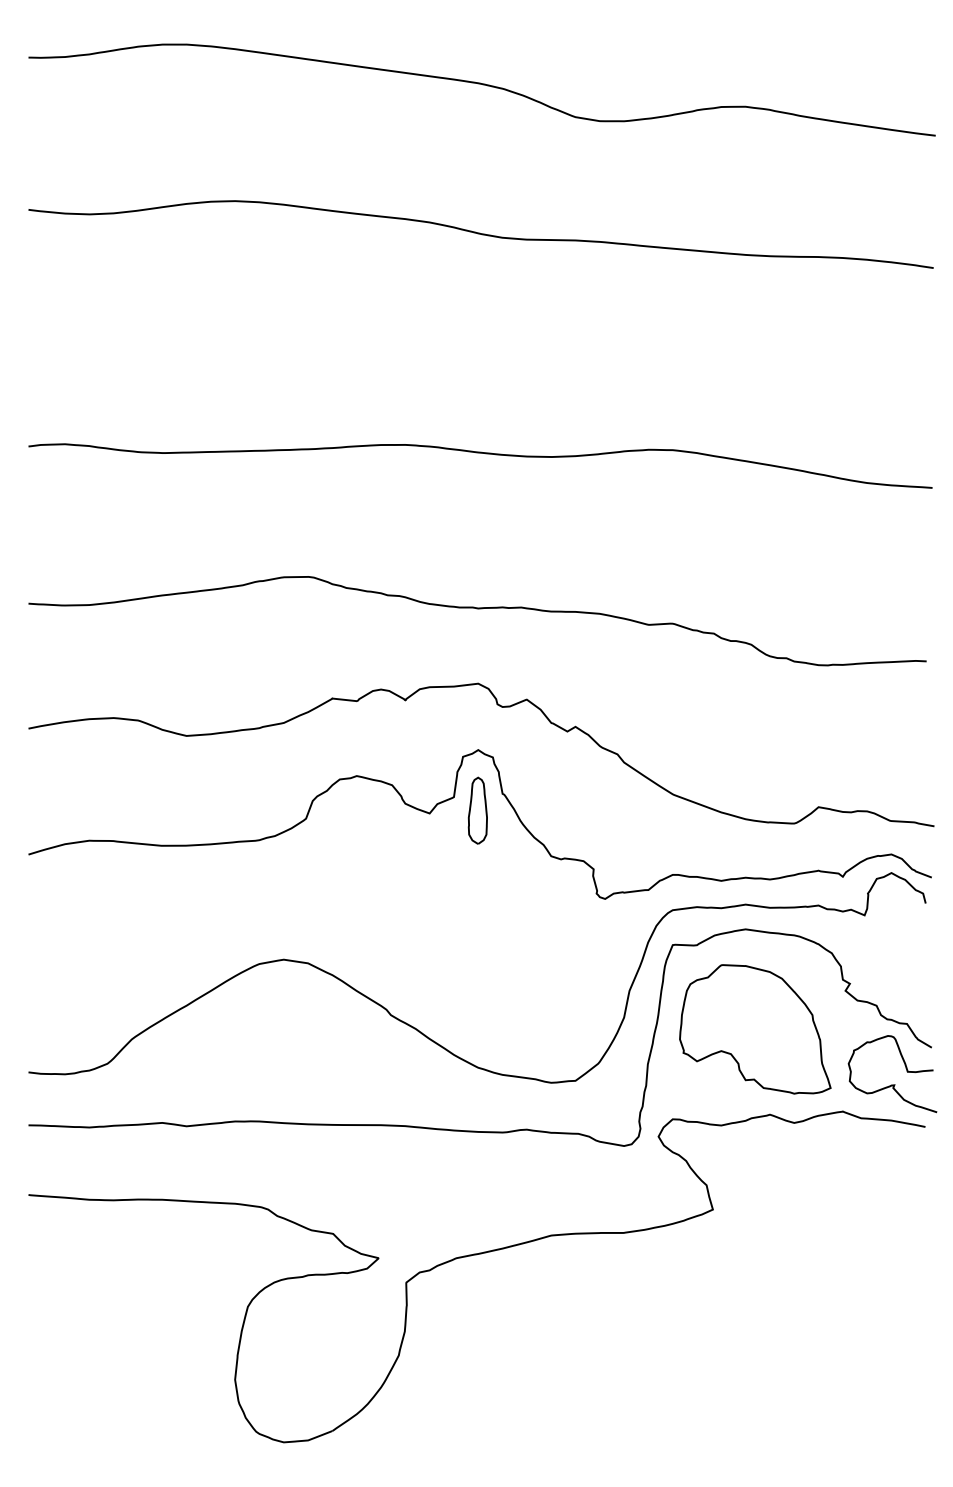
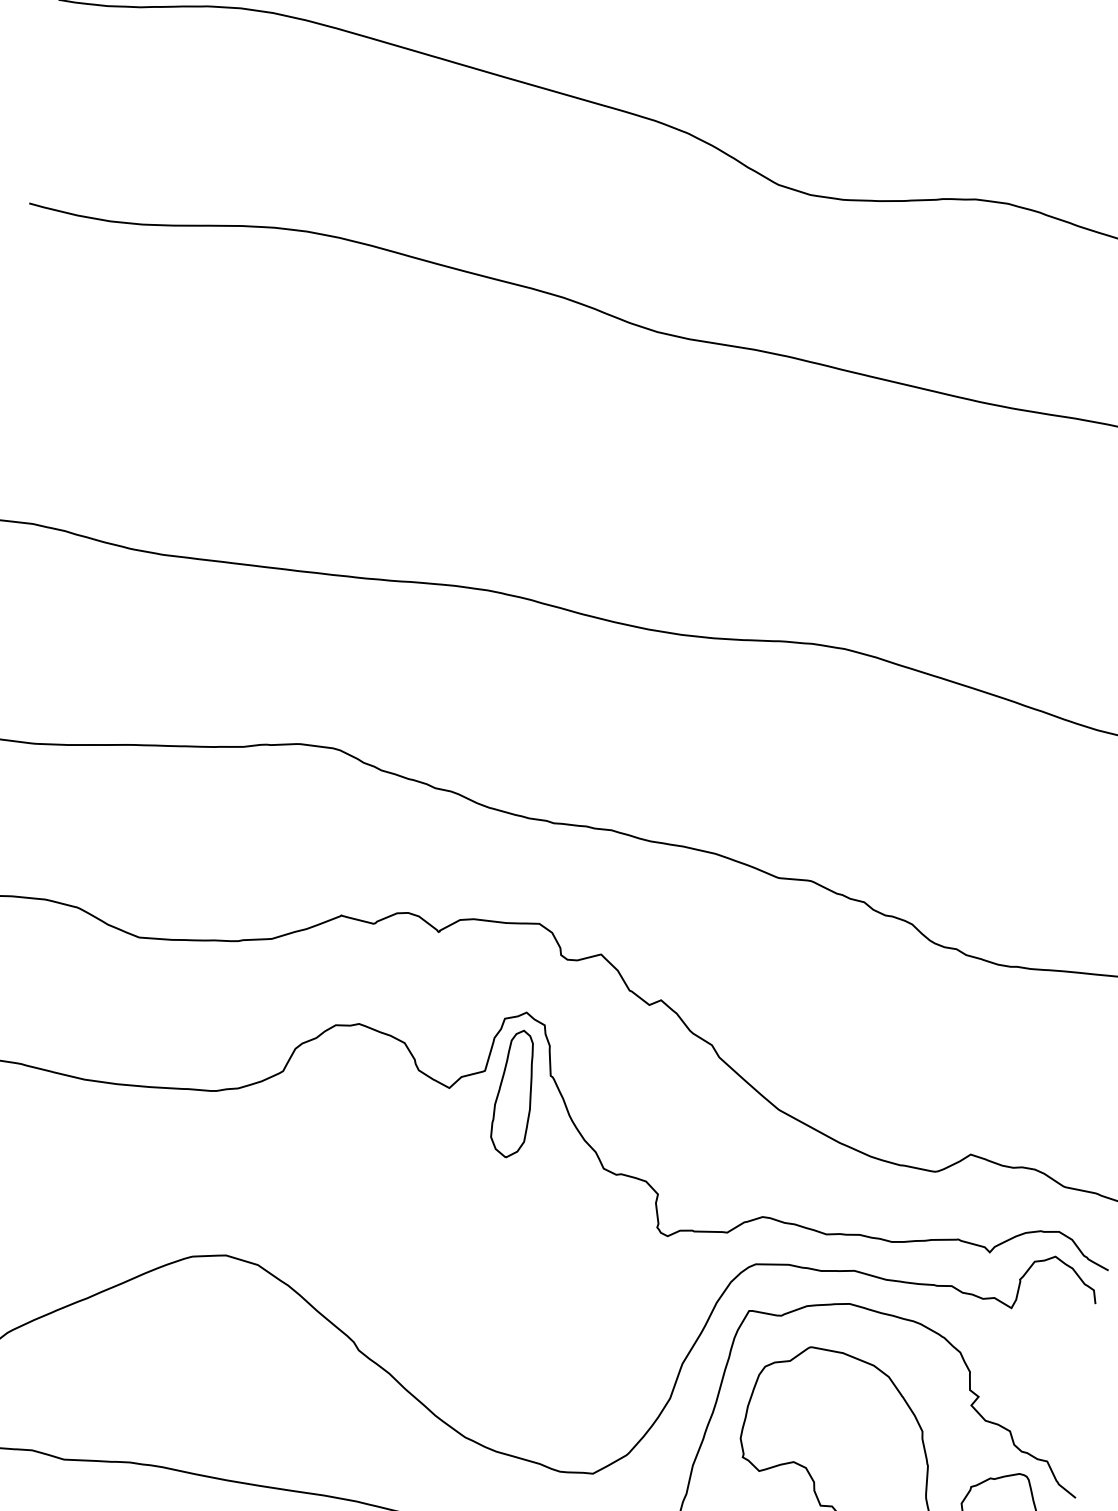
part: (477, 810) -> (513, 1093), size x1.43

